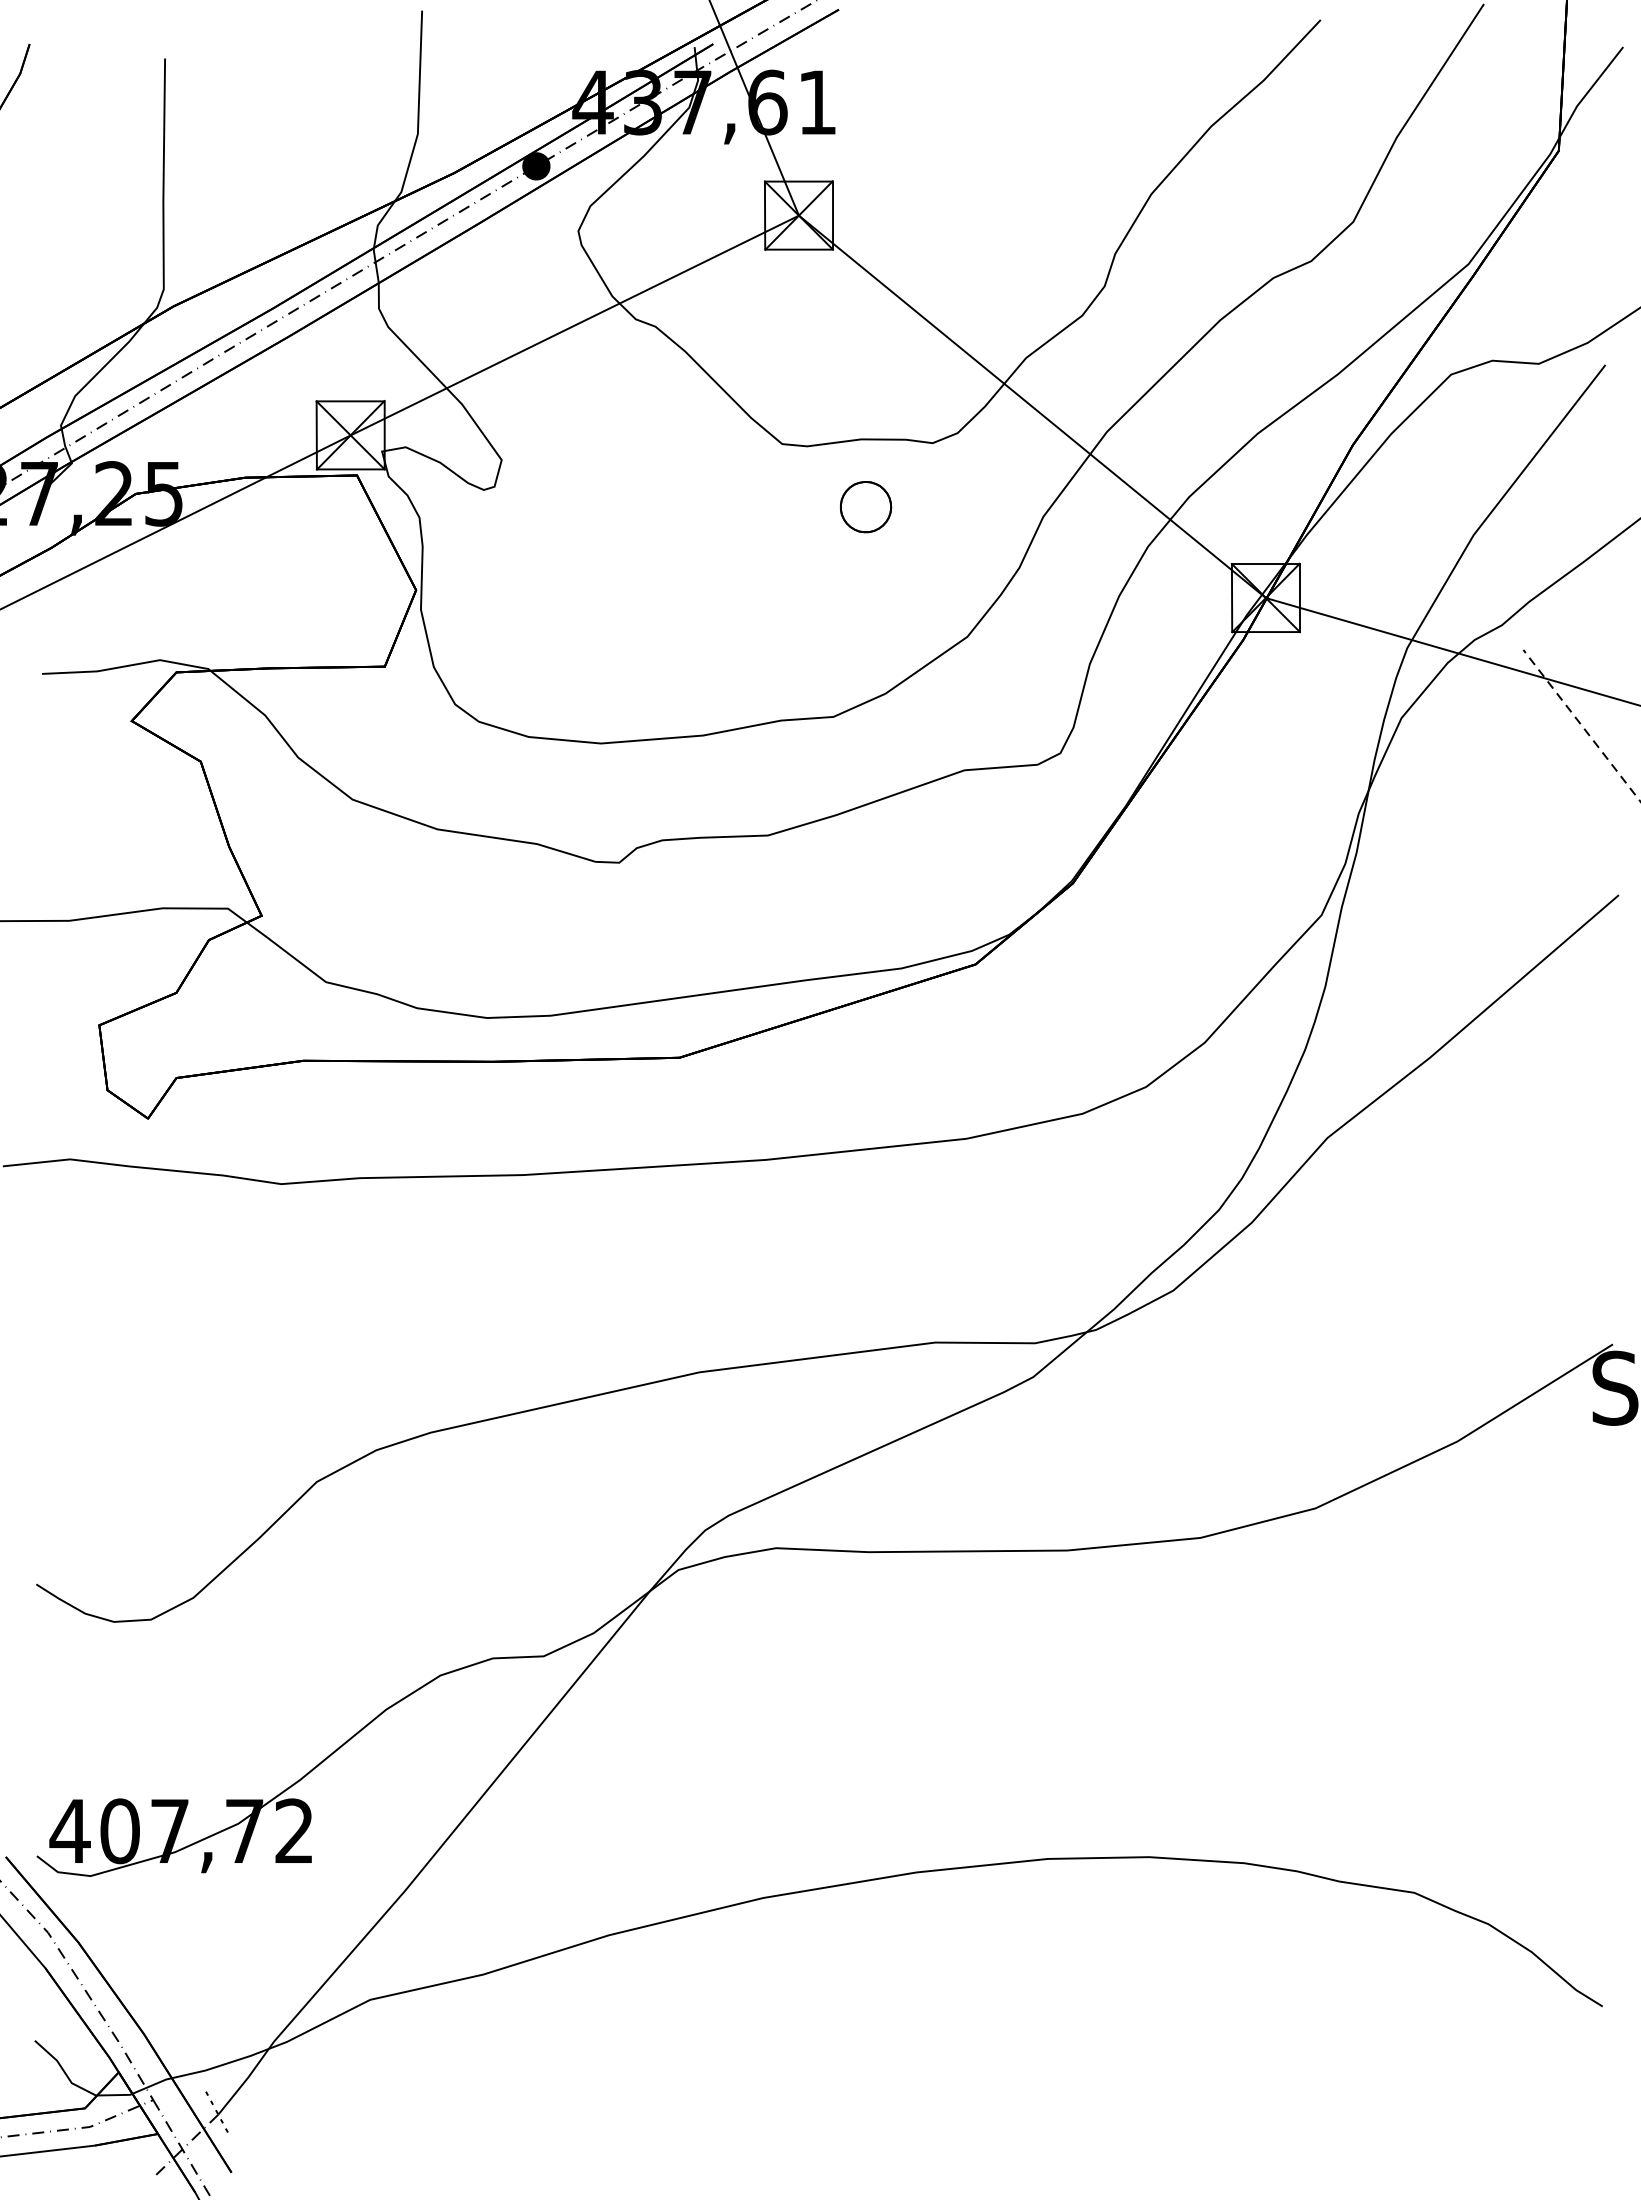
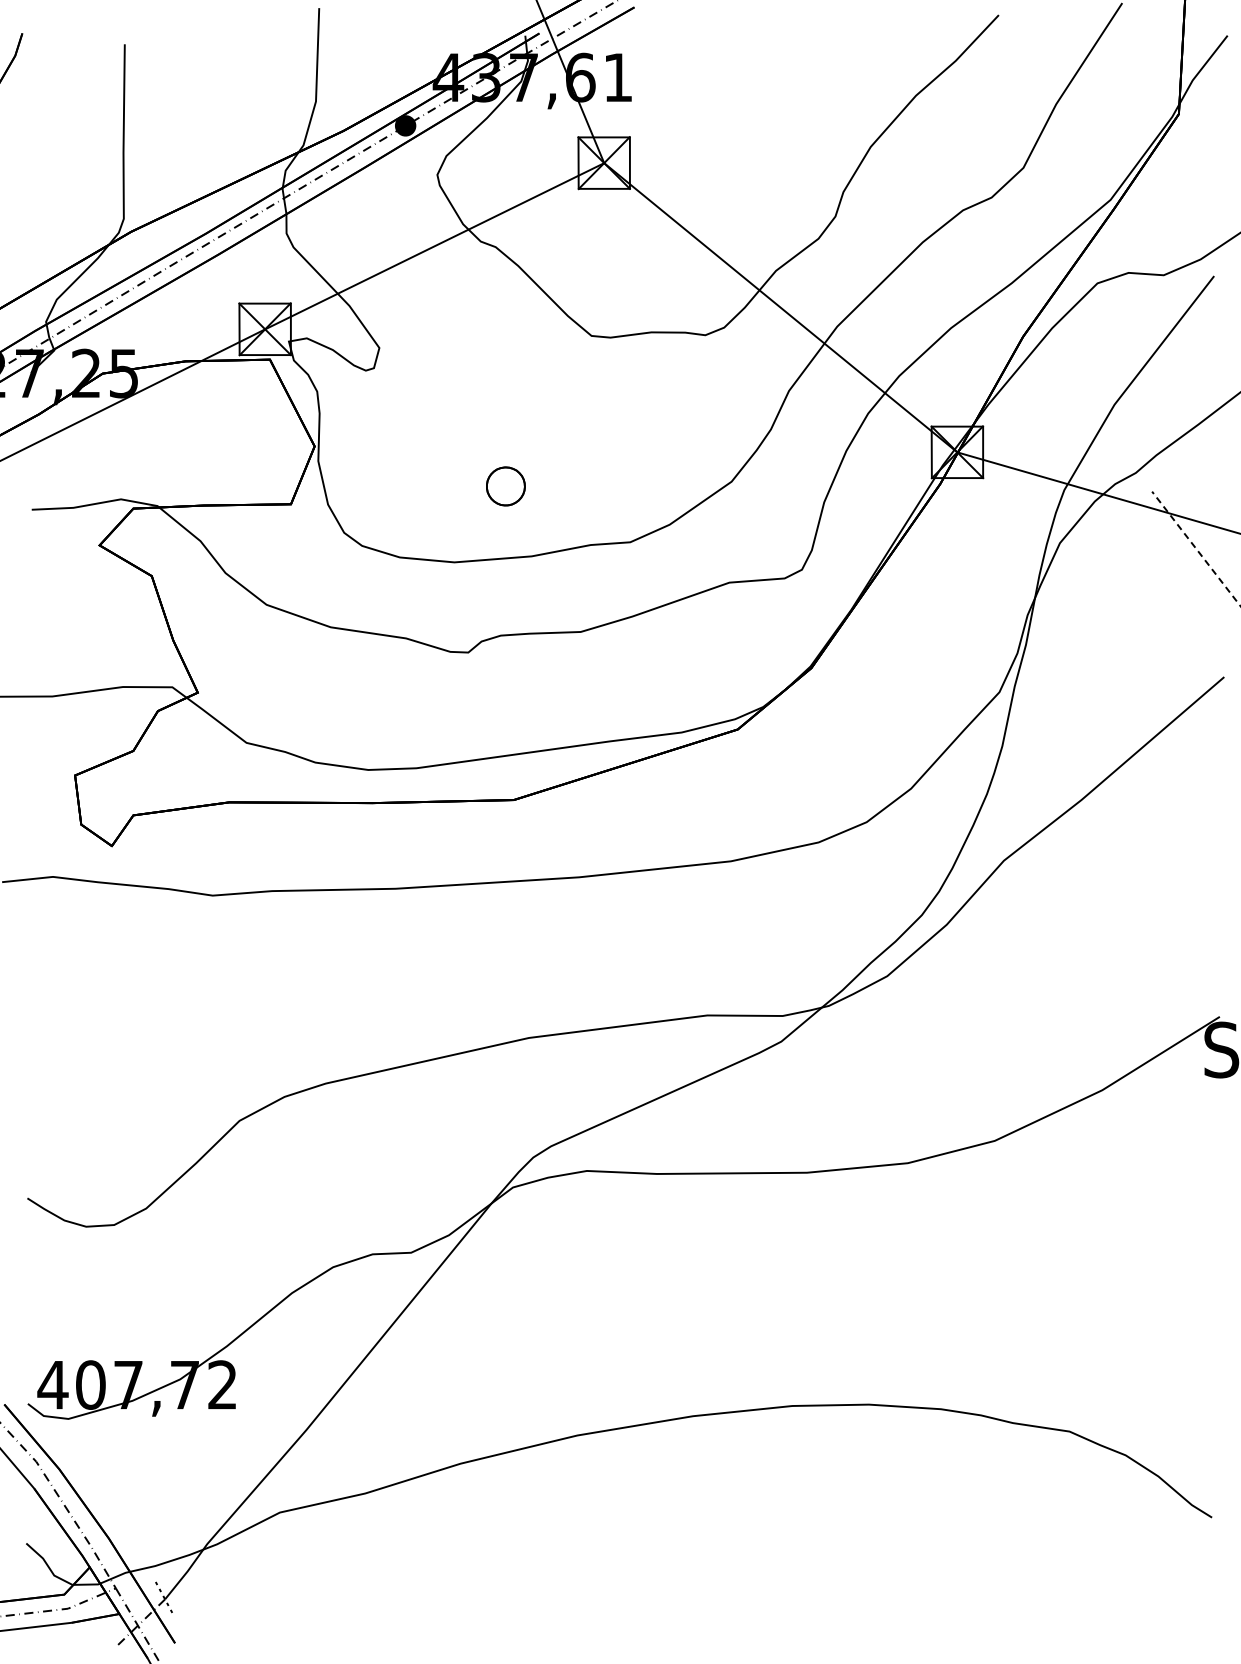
part: (866, 507) -> (506, 486), moved

